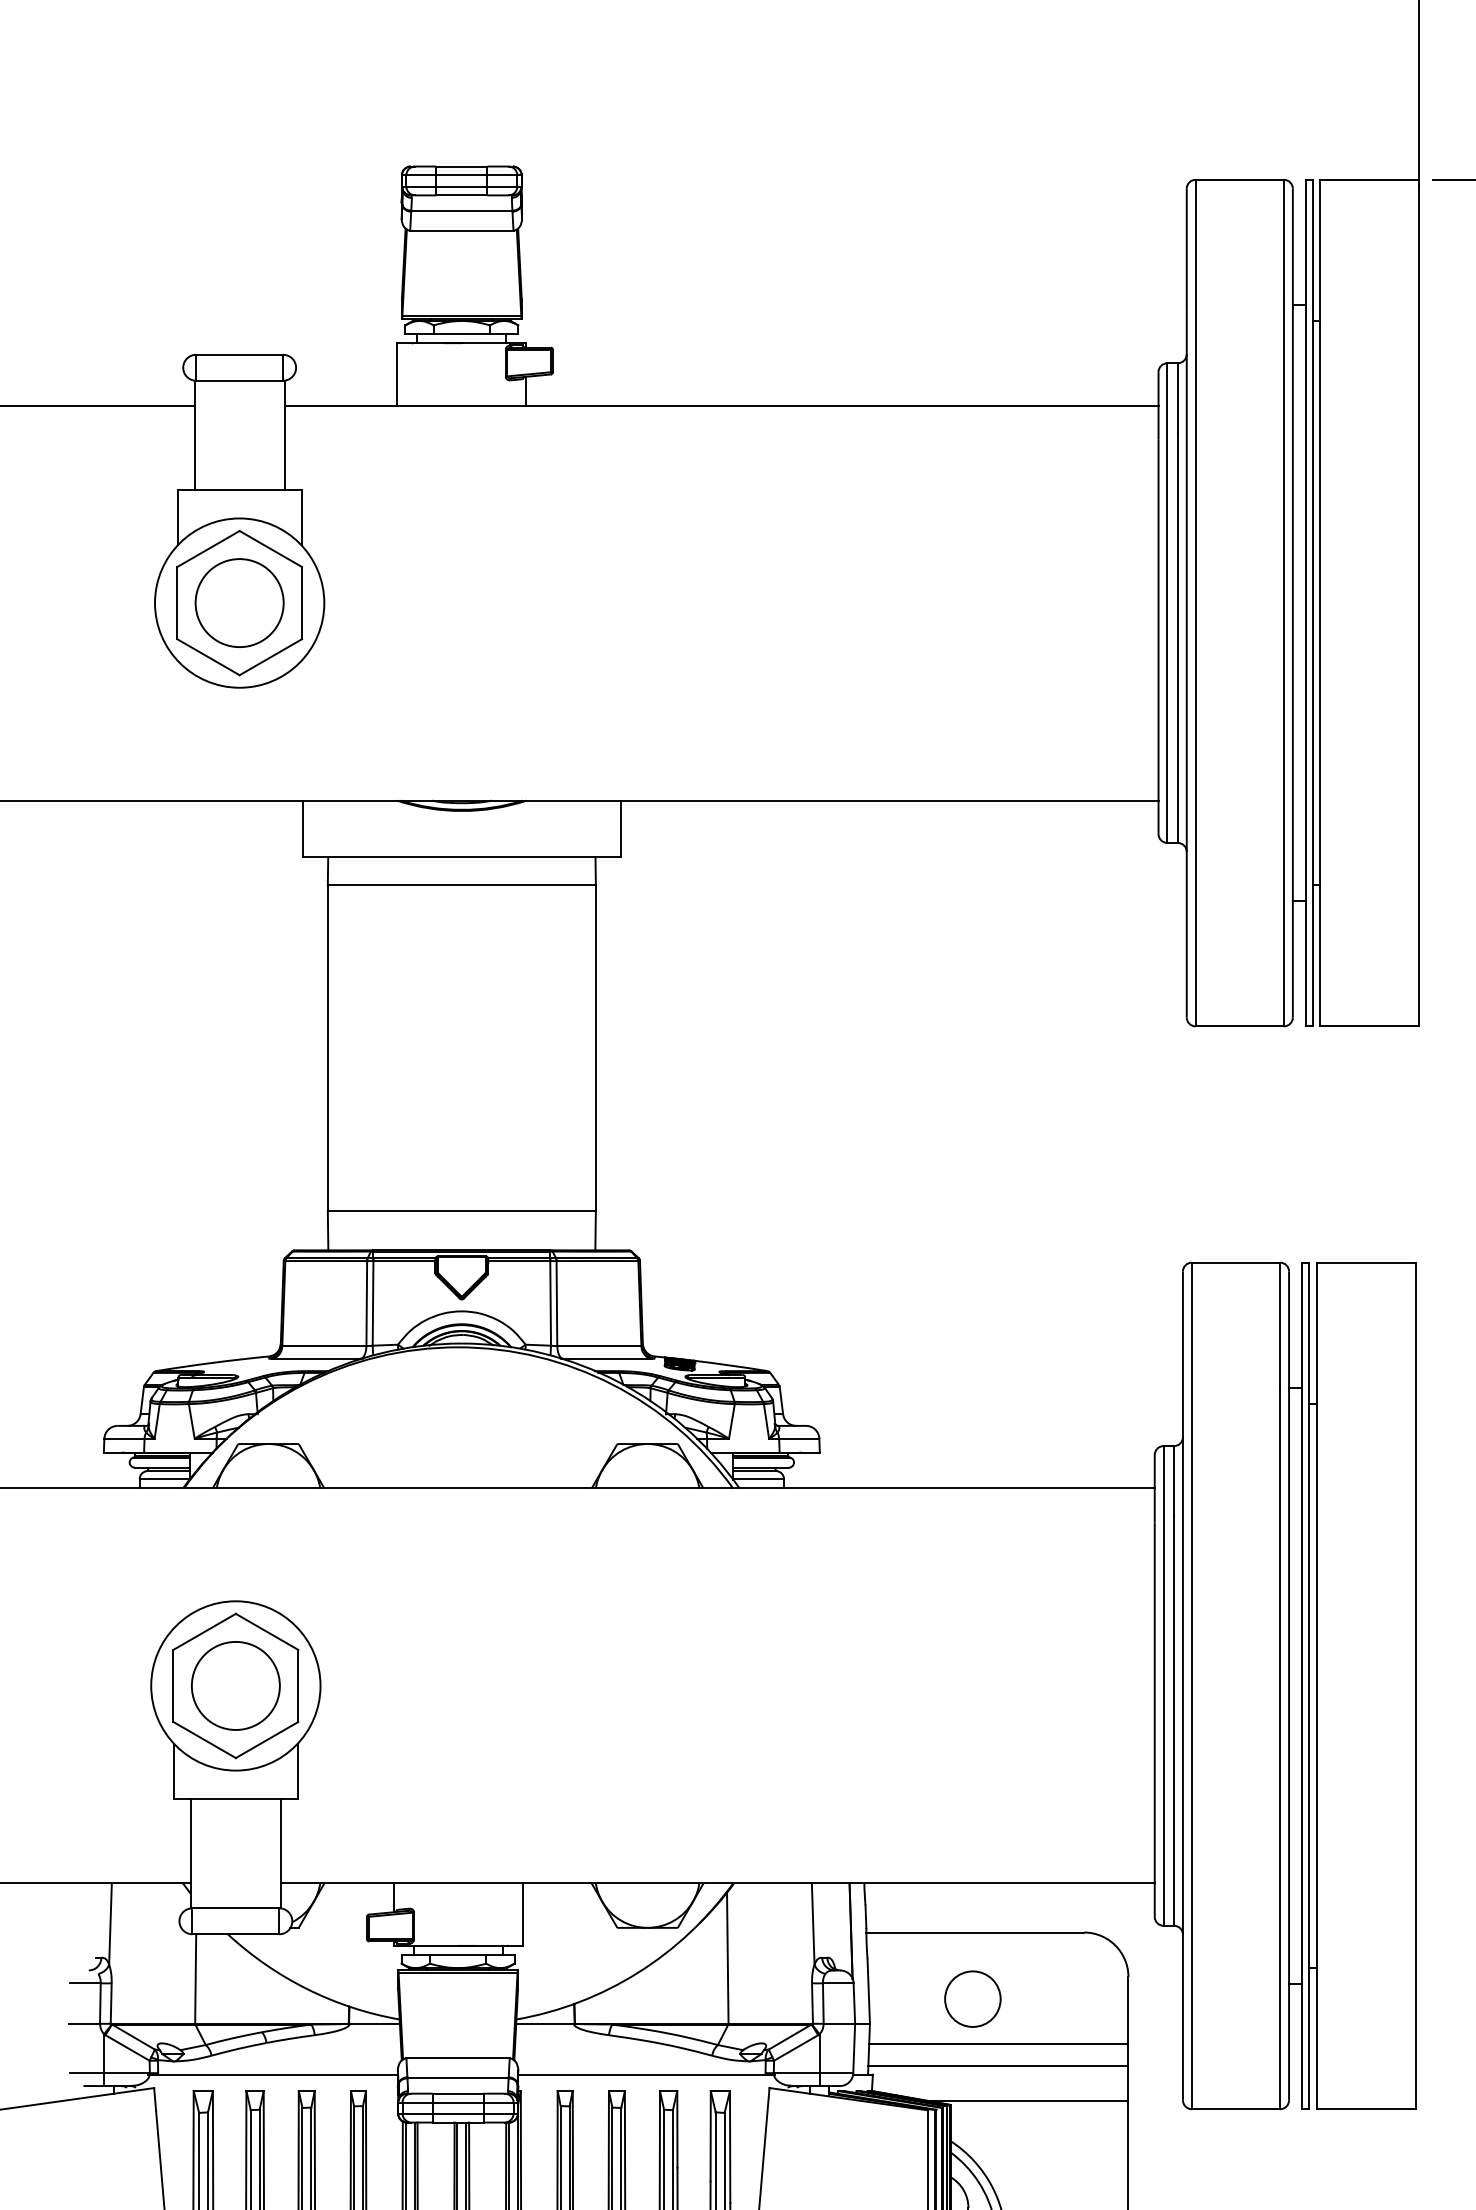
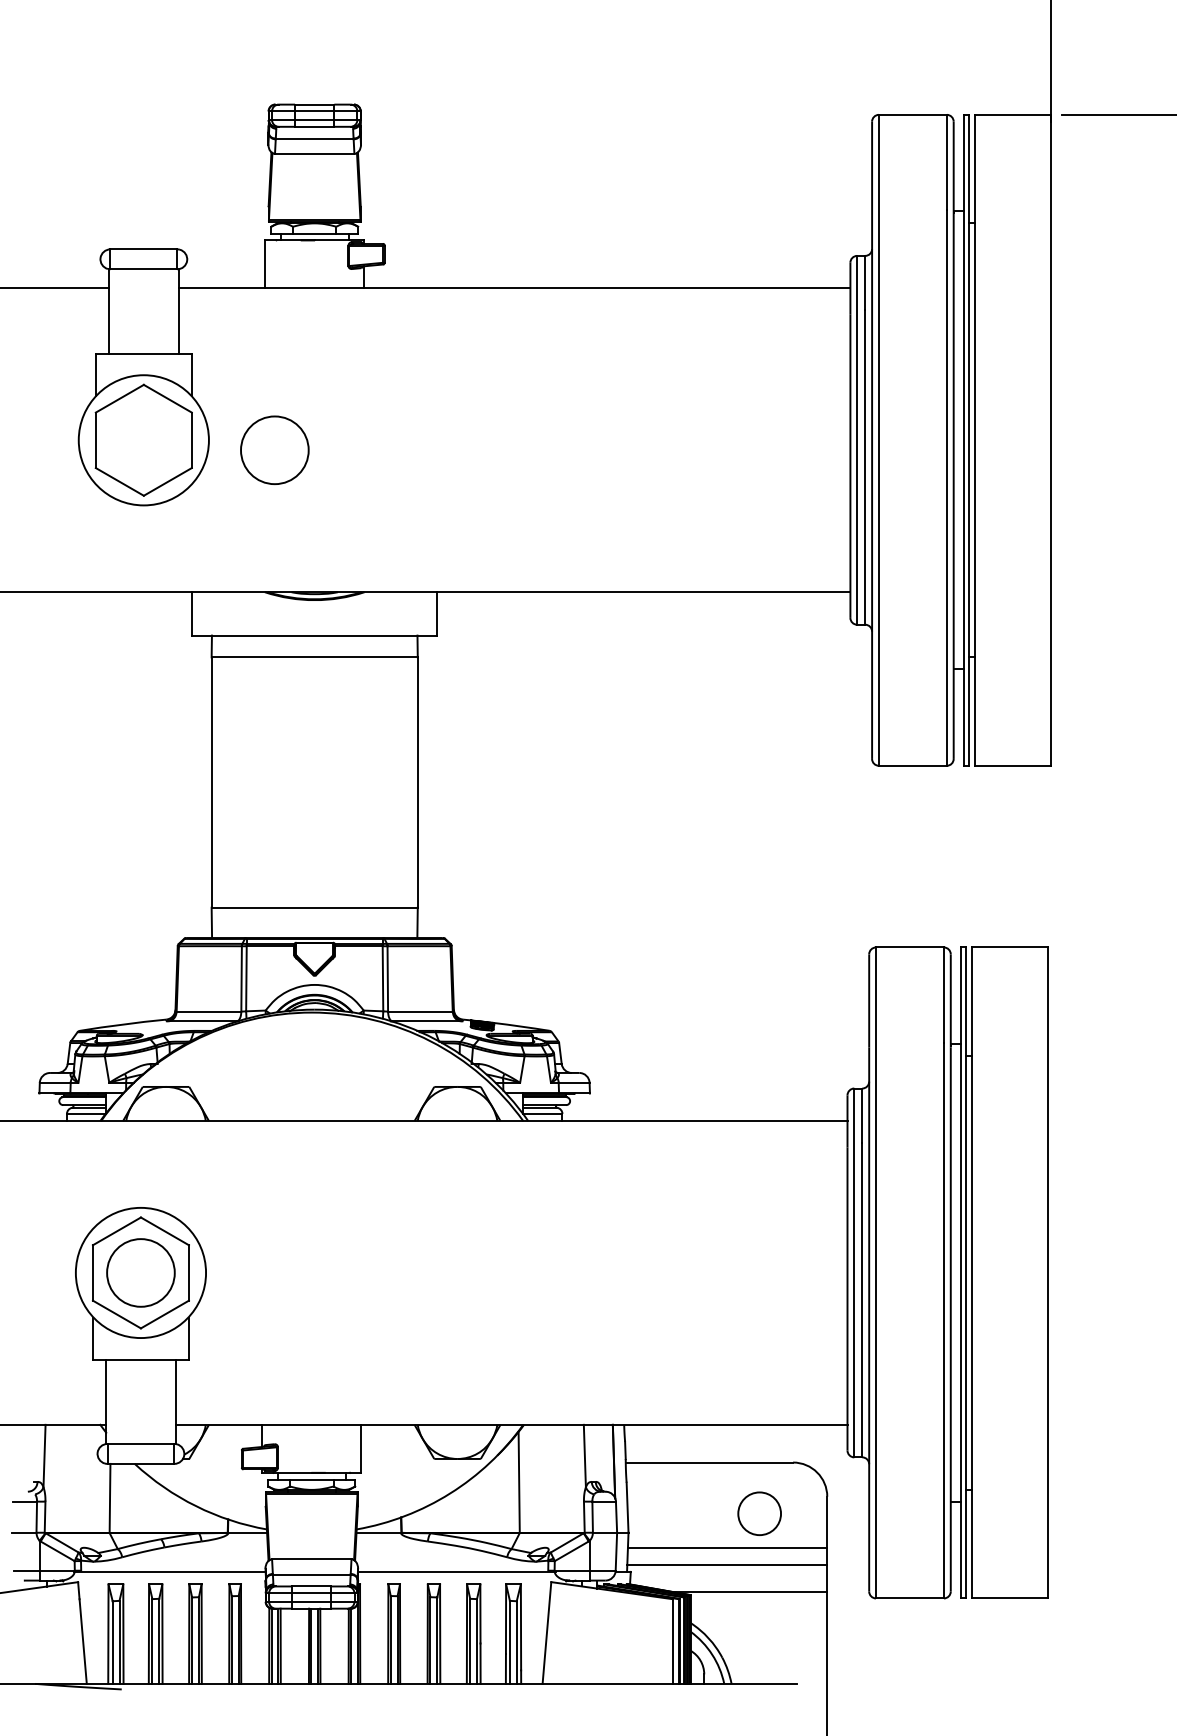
circle: (239, 602) -> (274, 449), moved
circle: (972, 1998) -> (759, 1513), moved

